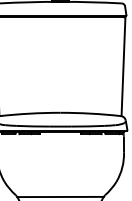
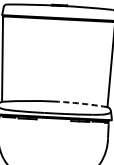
arc: (90, 113) -> (80, 103), solid -> dashed

